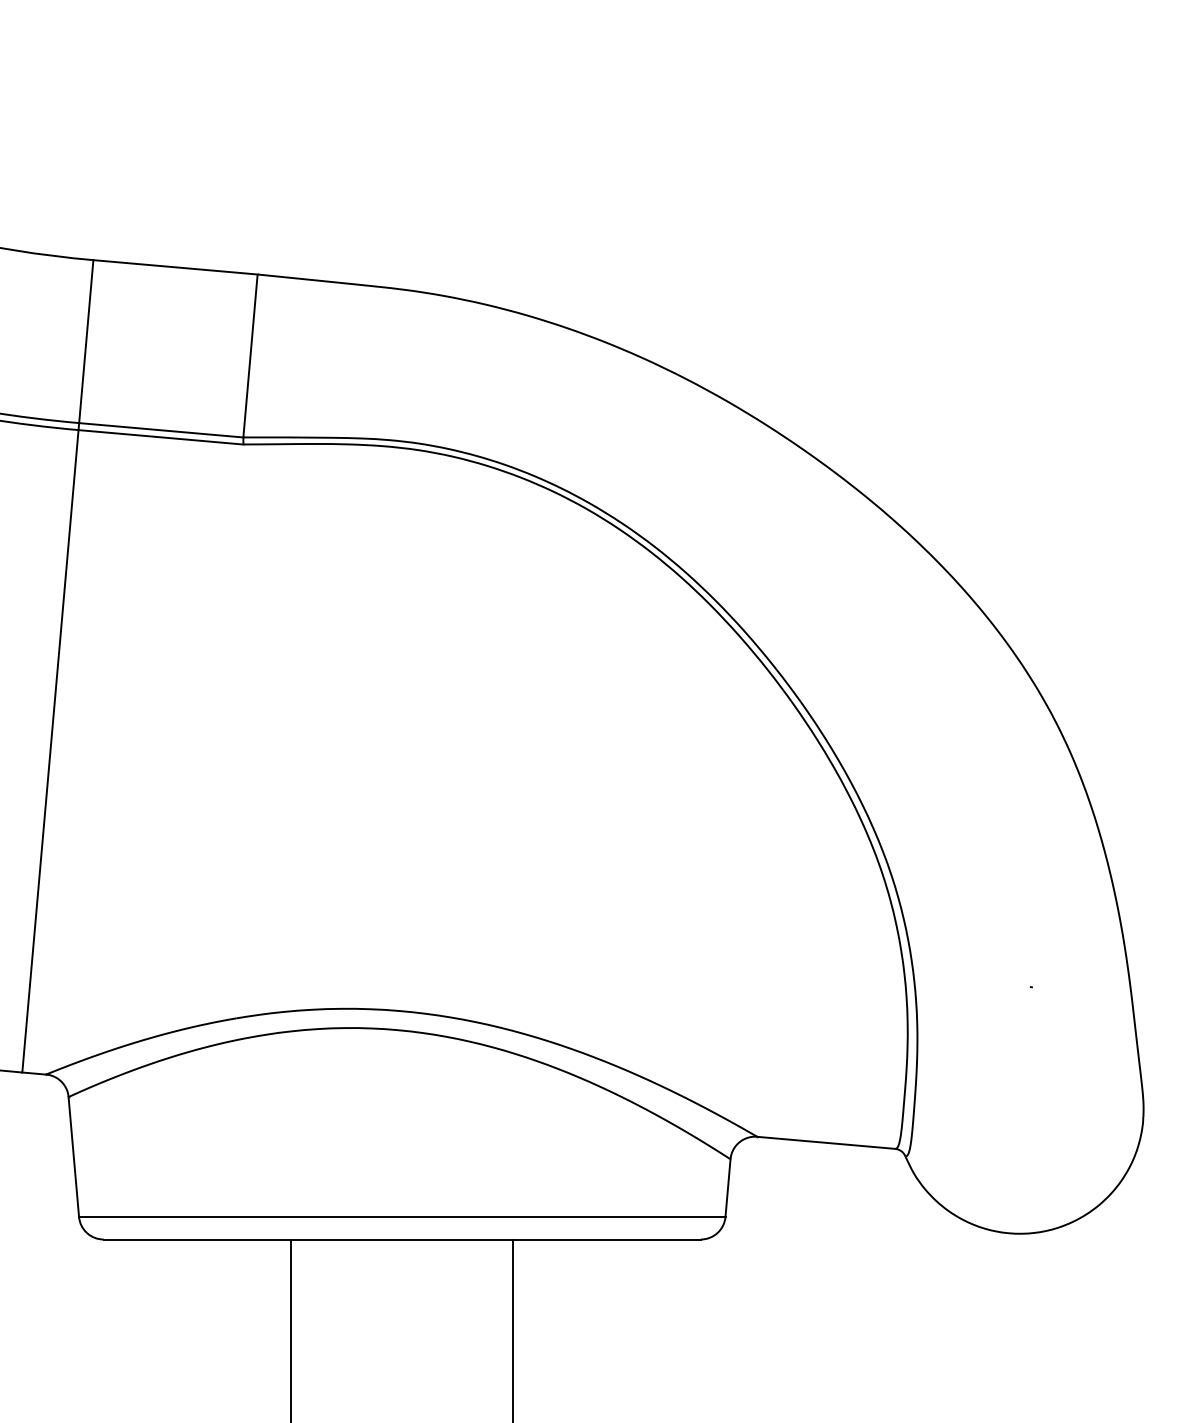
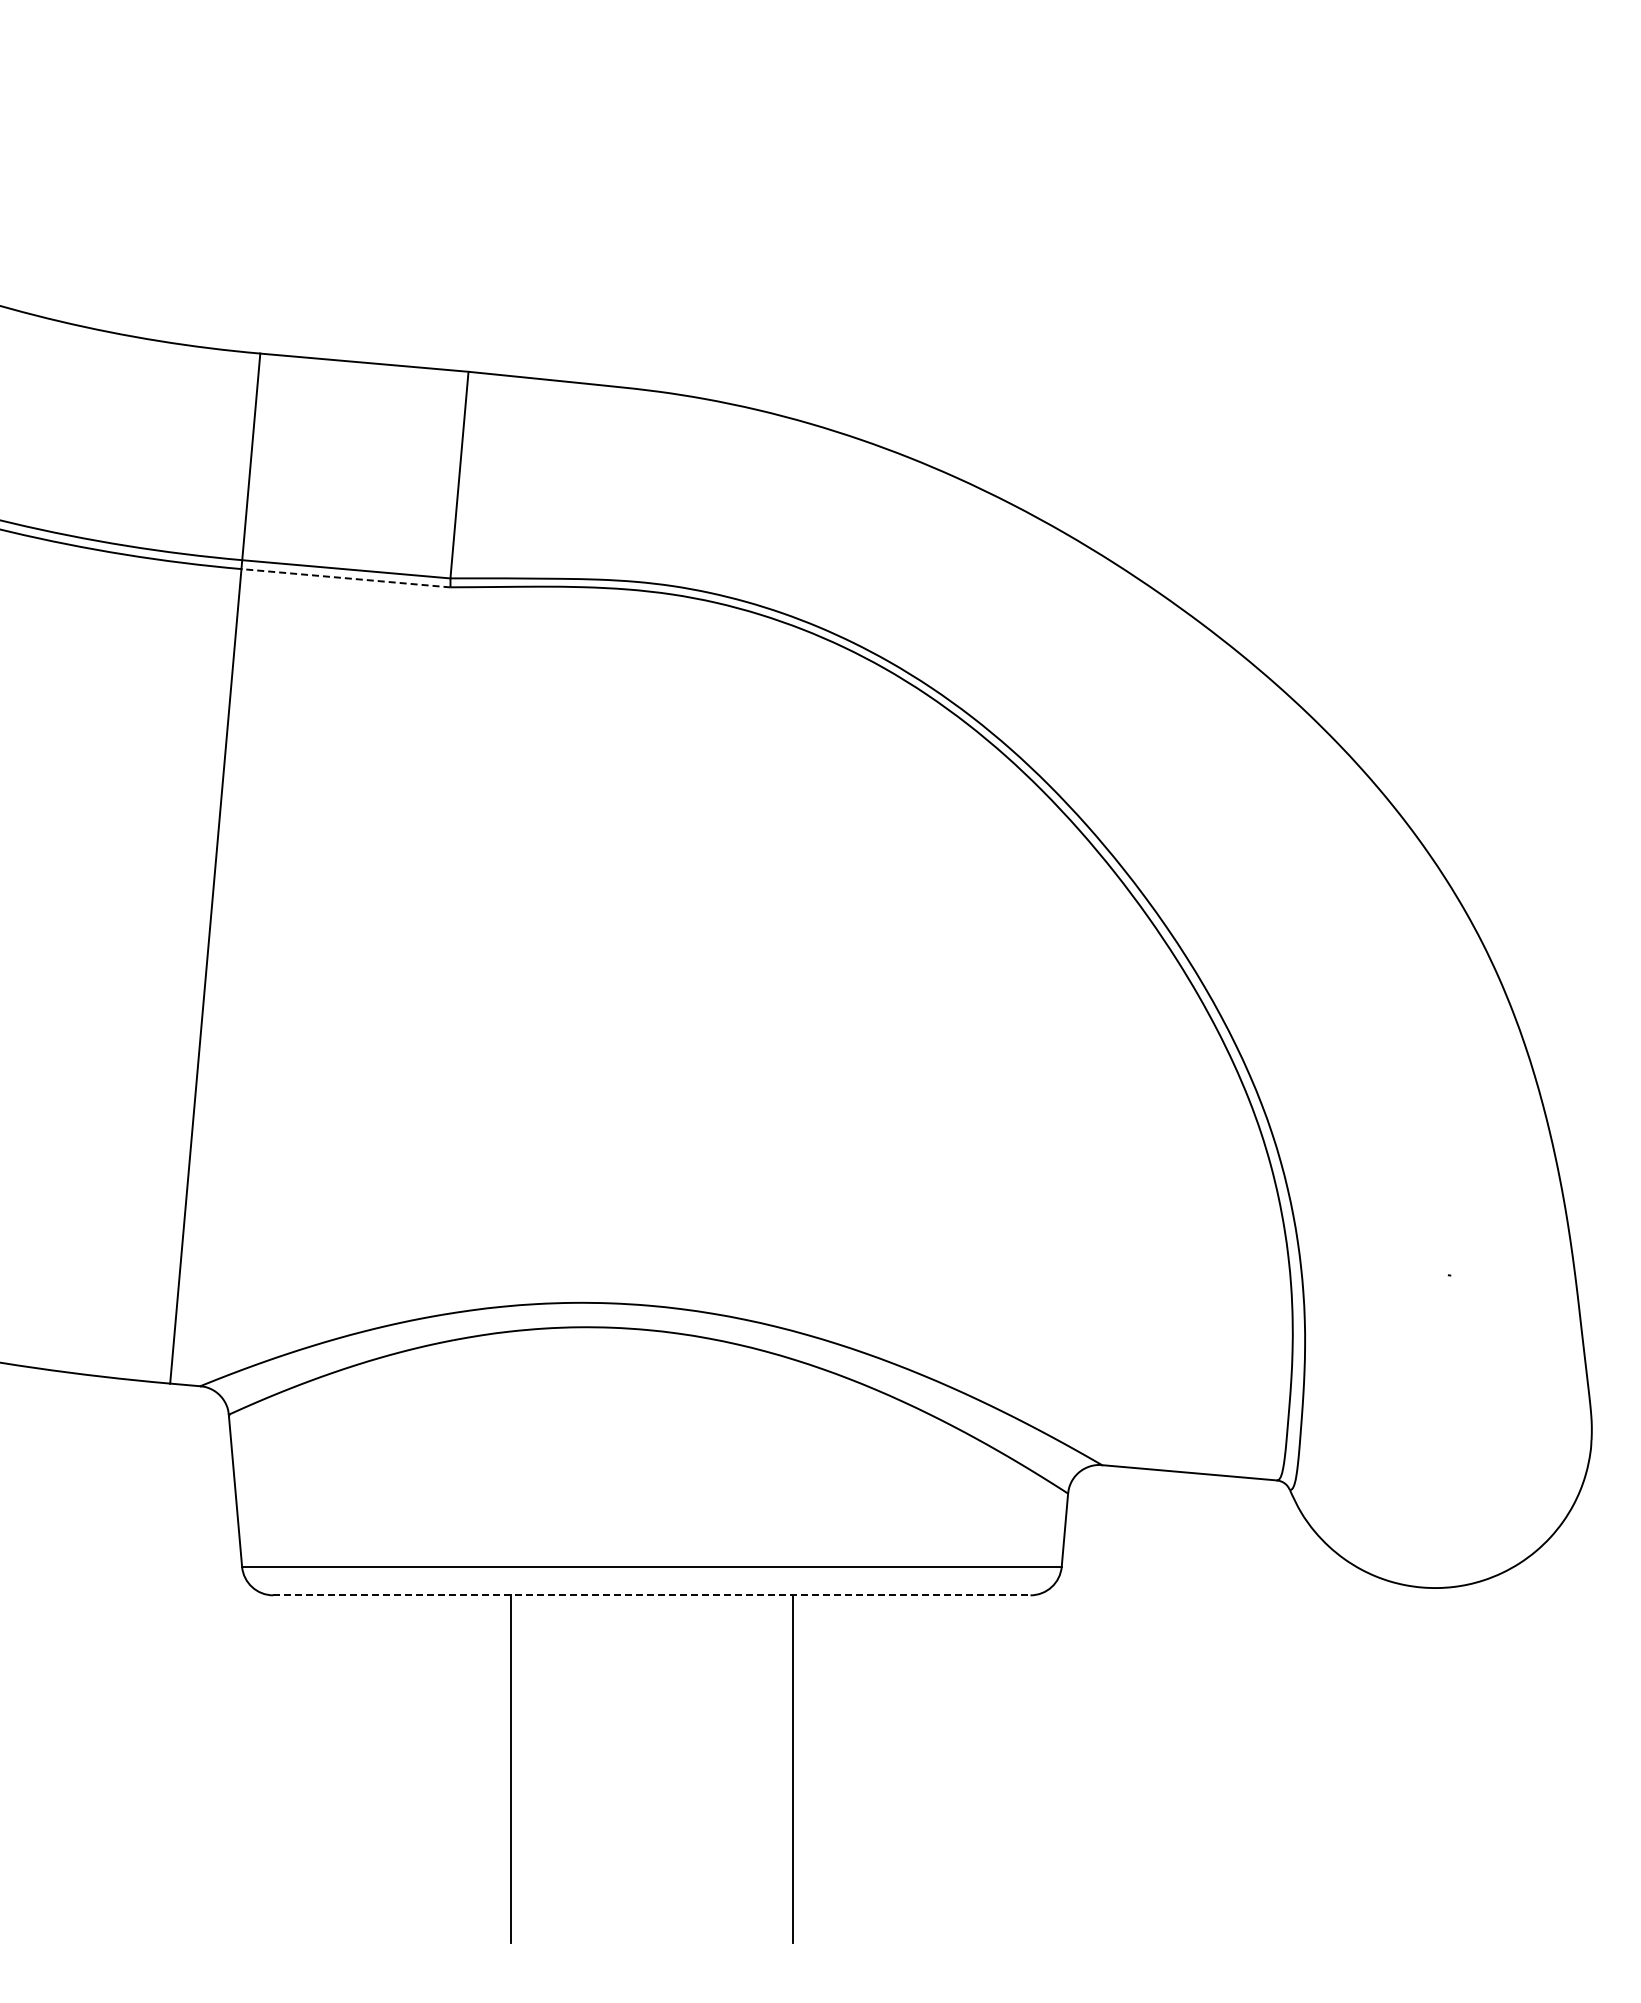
line: (160, 437) -> (345, 578), solid -> dashed
line: (401, 1239) -> (651, 1595), solid -> dashed

